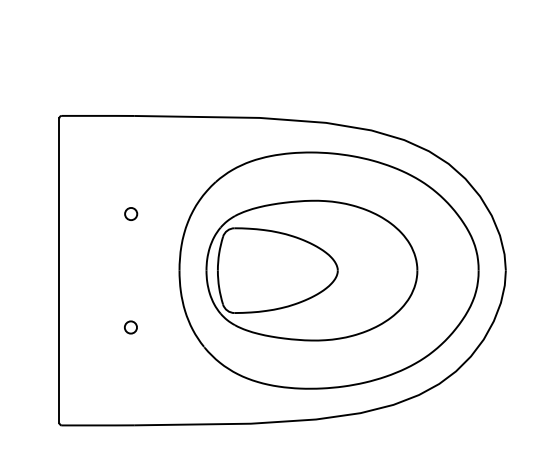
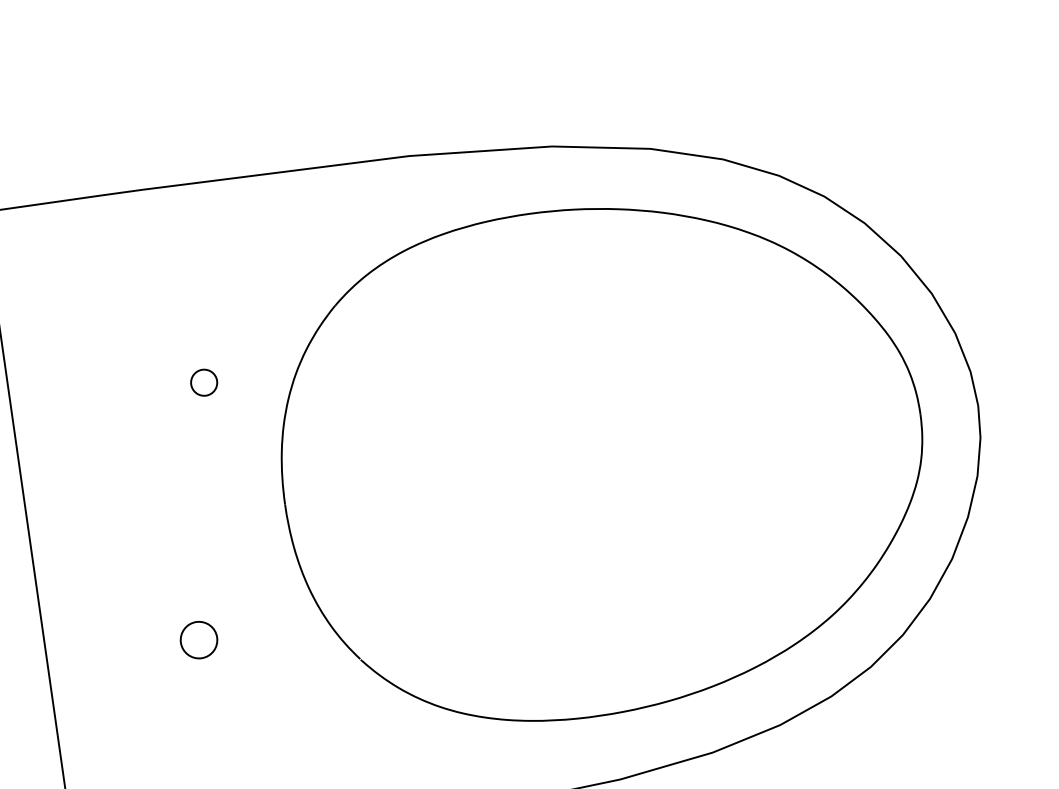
circle: (131, 213) -> (204, 381), moved
part: (311, 270) -> (565, 464), removed
circle: (130, 327) -> (198, 640), size x1.4

